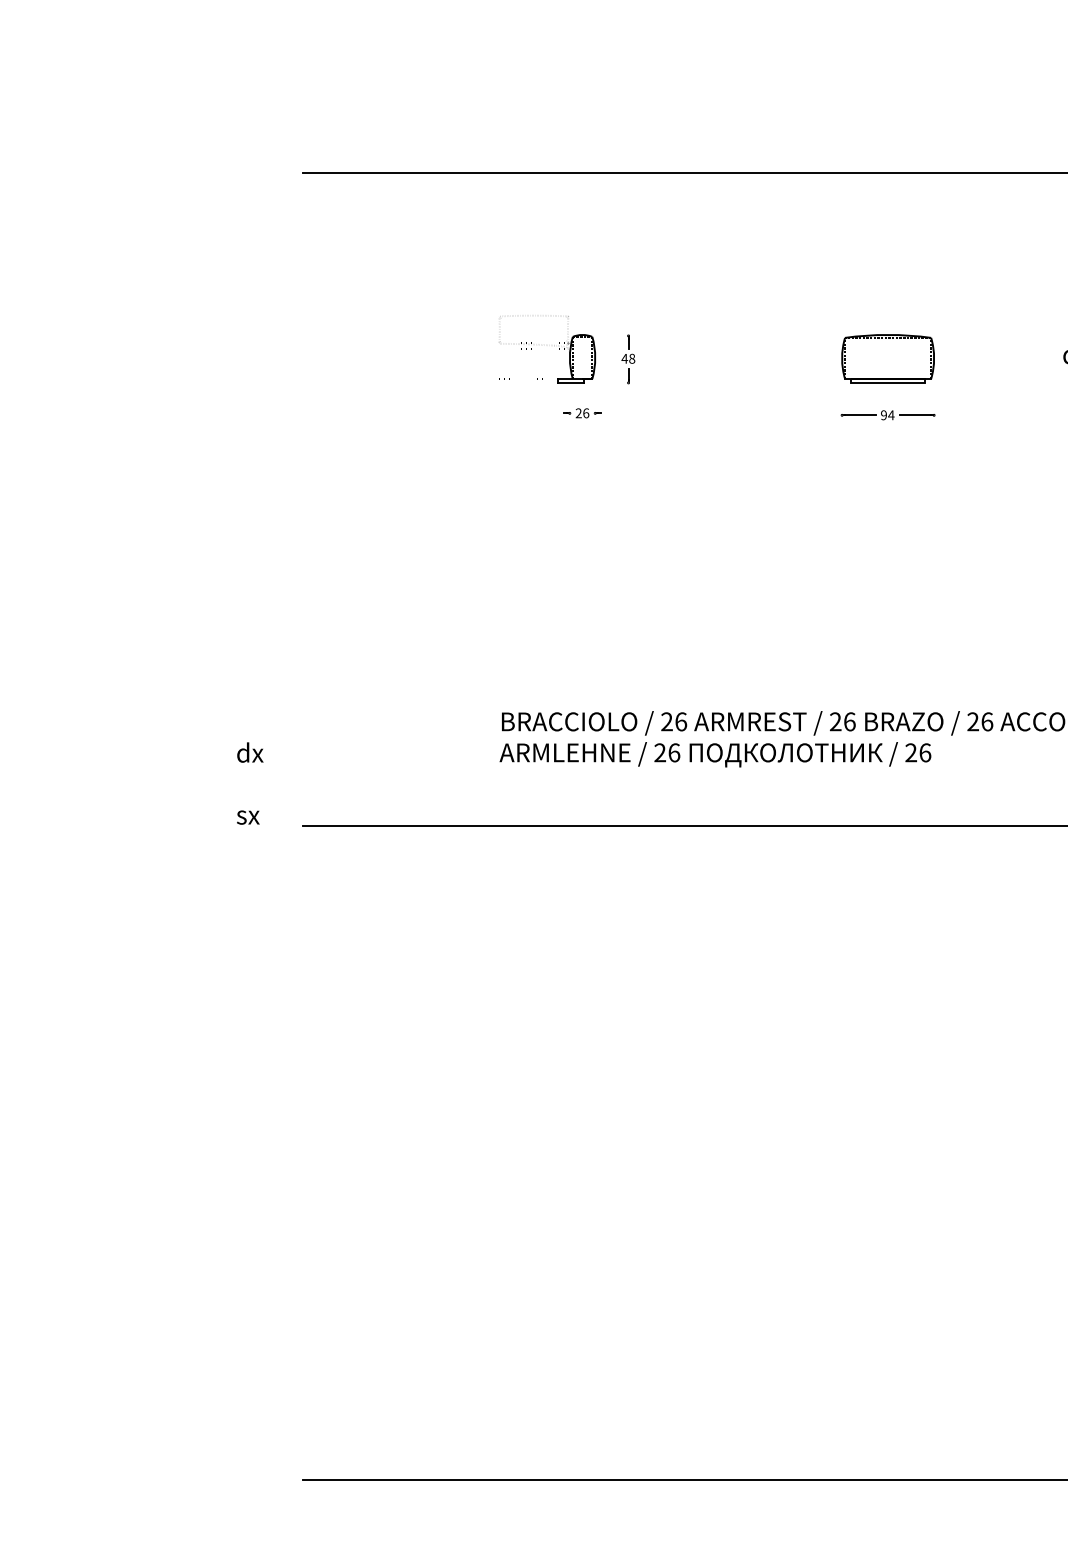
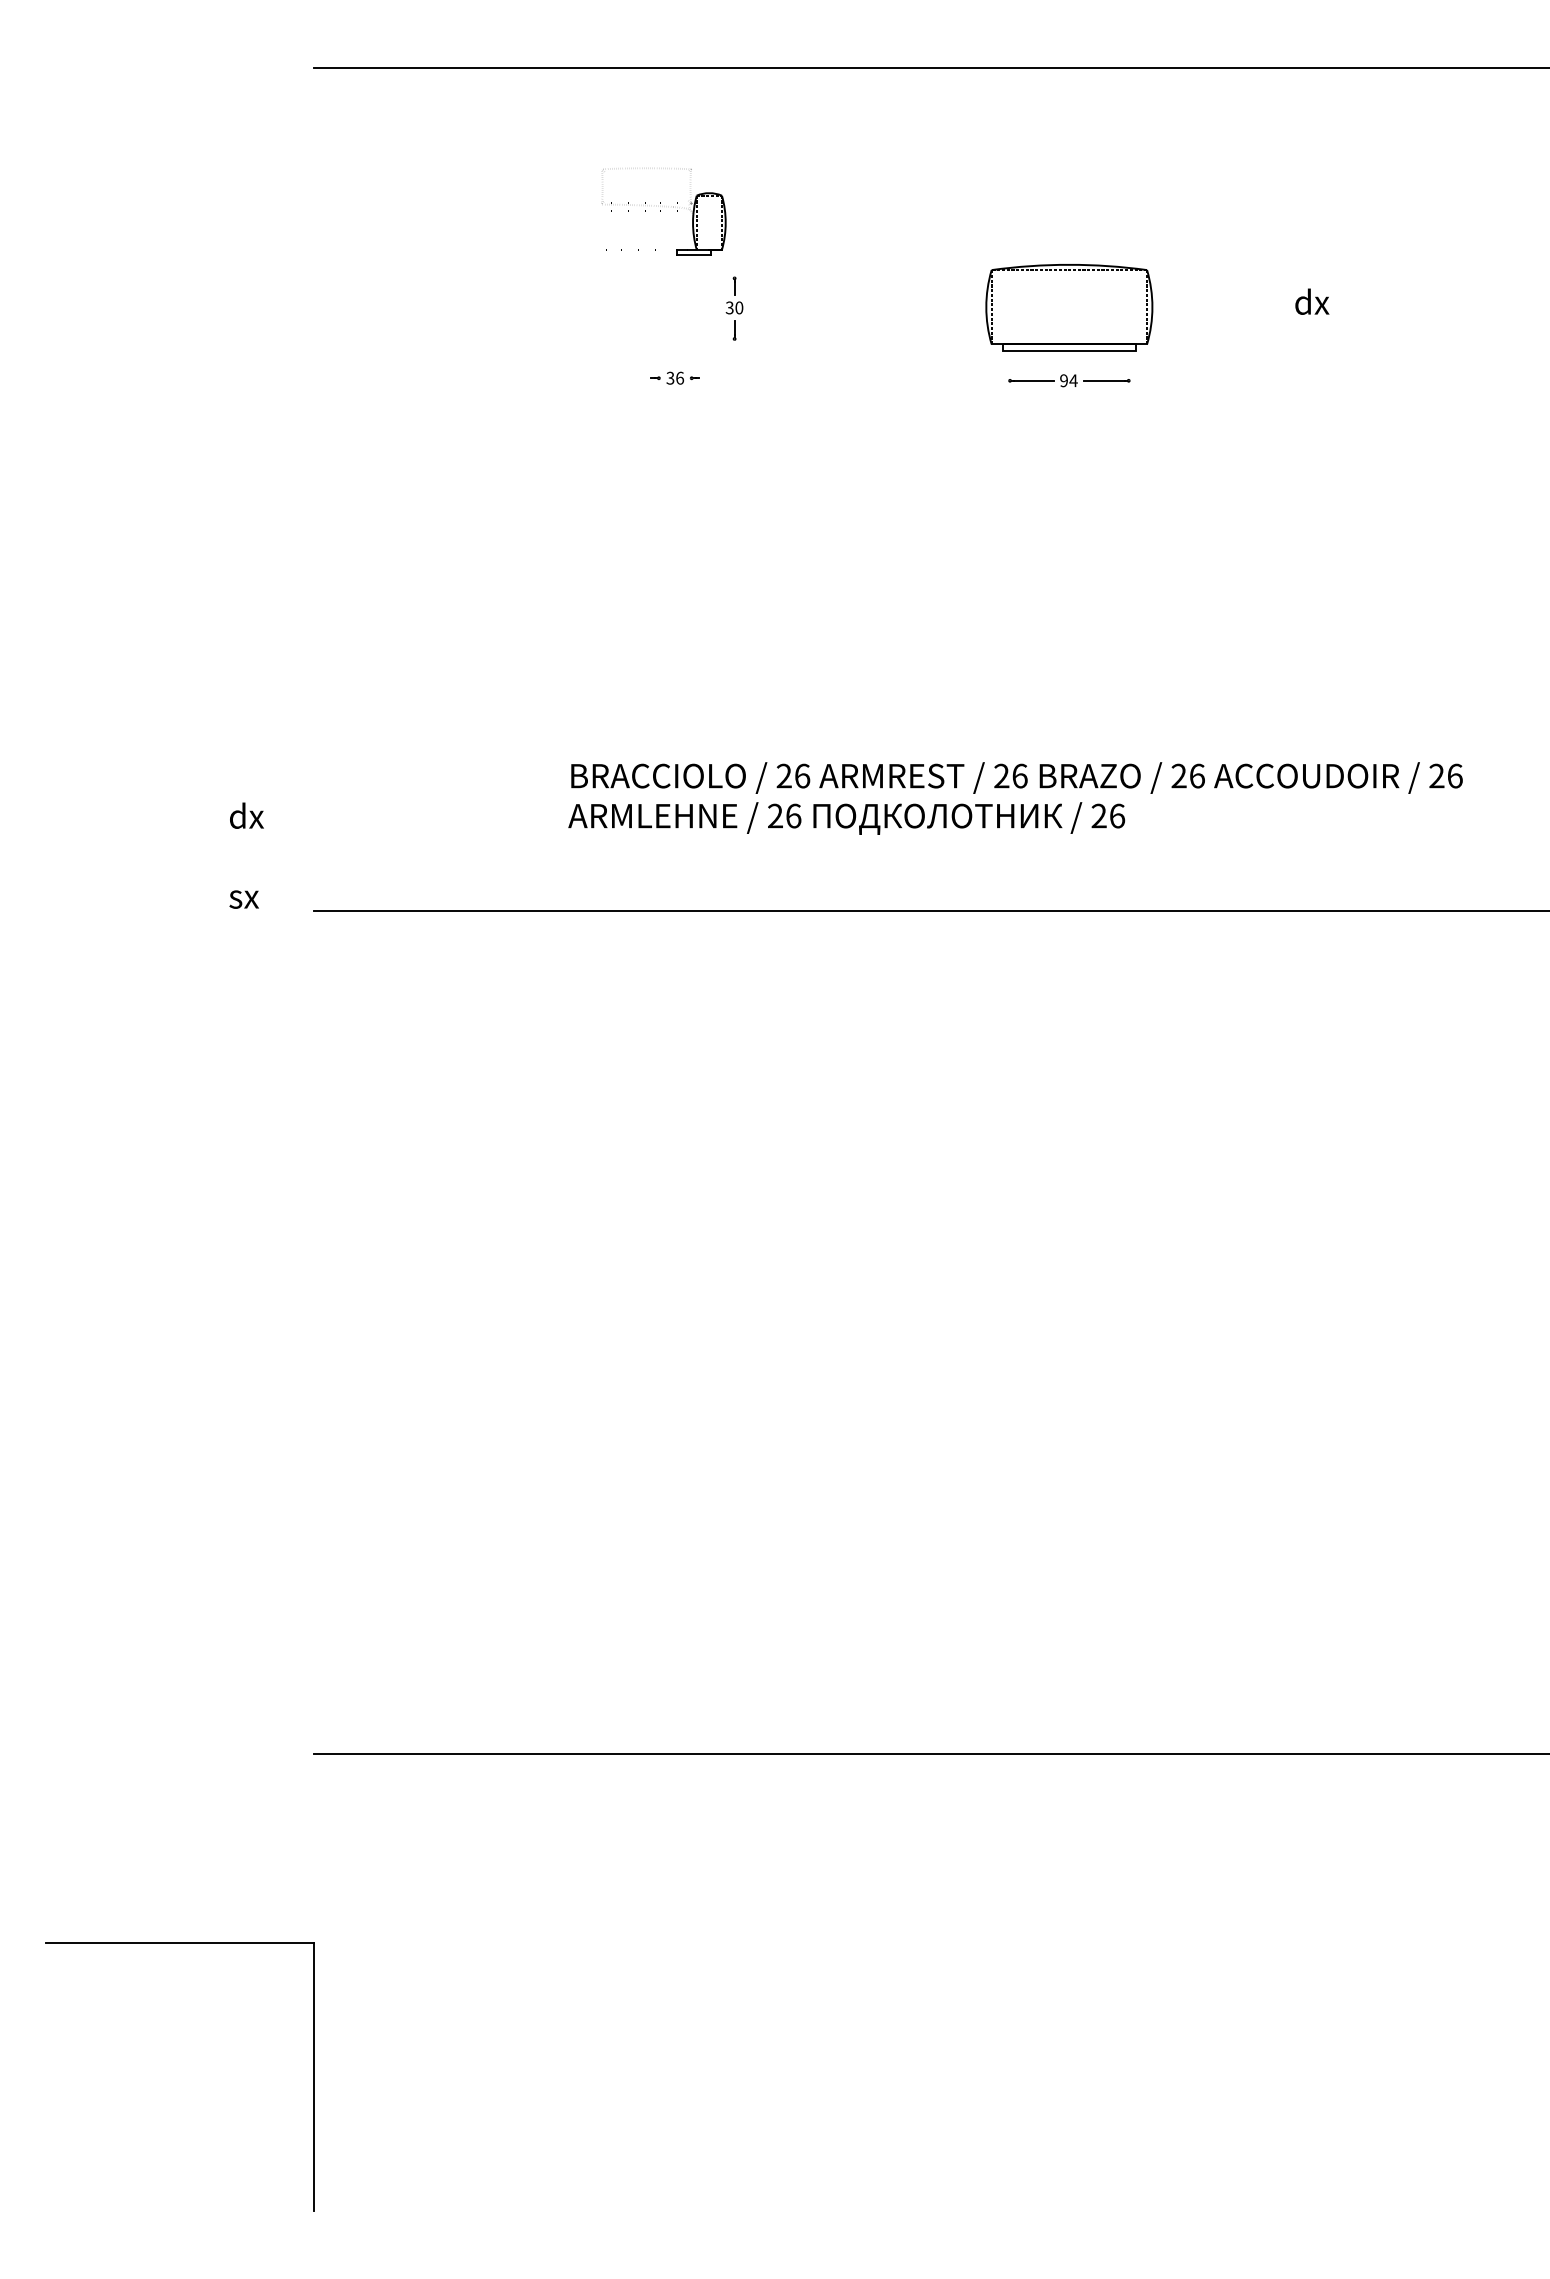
part: (547, 349) -> (663, 211), moved
text: (628, 358) -> (734, 307), 48 -> 30
part: (888, 358) -> (1069, 307), size x1.4
text: (578, 413) -> (670, 378), 26 -> 36

